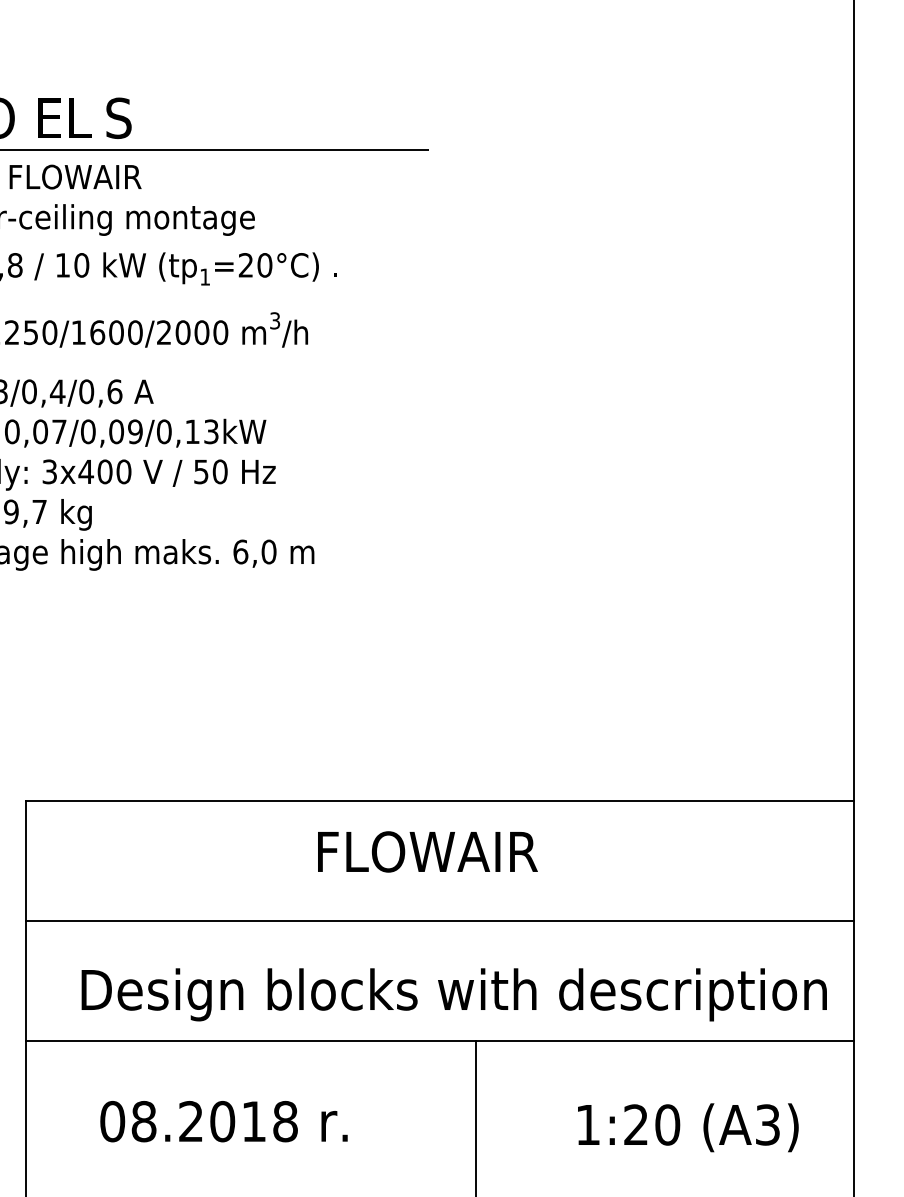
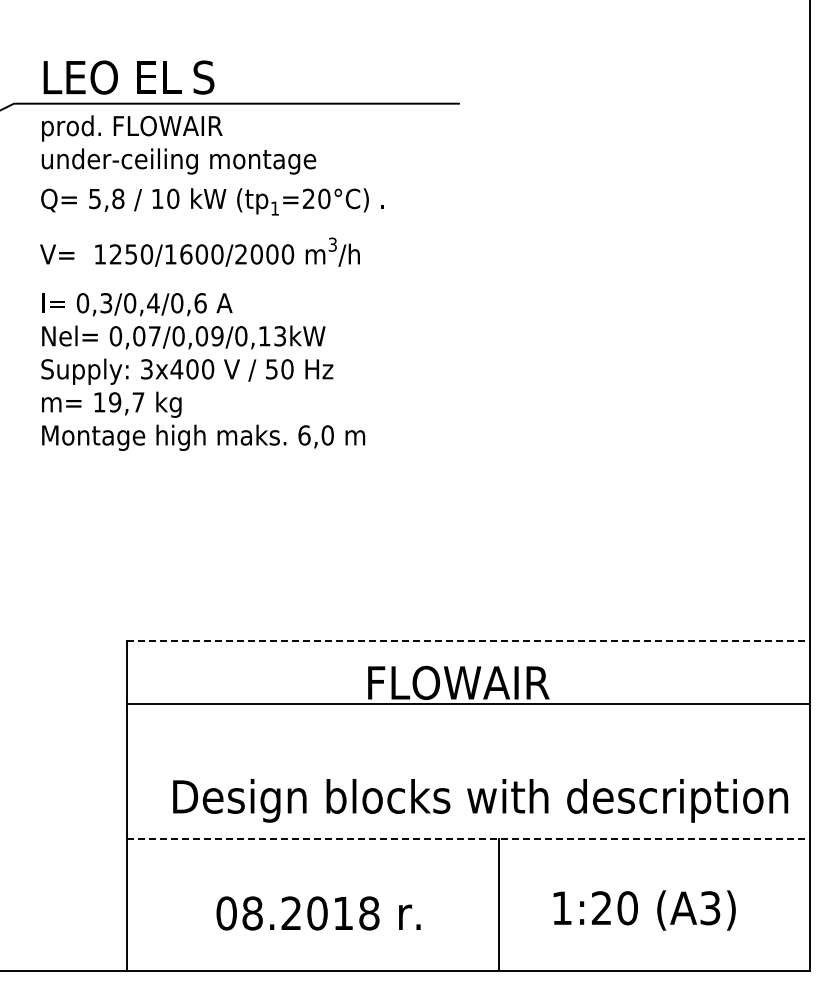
line: (439, 800) -> (468, 640), solid -> dashed
line: (439, 920) -> (468, 703), moved
line: (439, 1040) -> (468, 838), solid -> dashed
text: (223, 1121) -> (318, 913), moved
text: (688, 1127) -> (644, 910), moved

